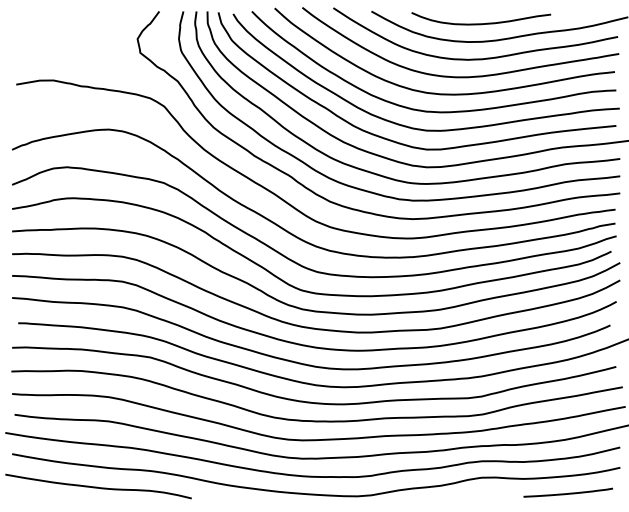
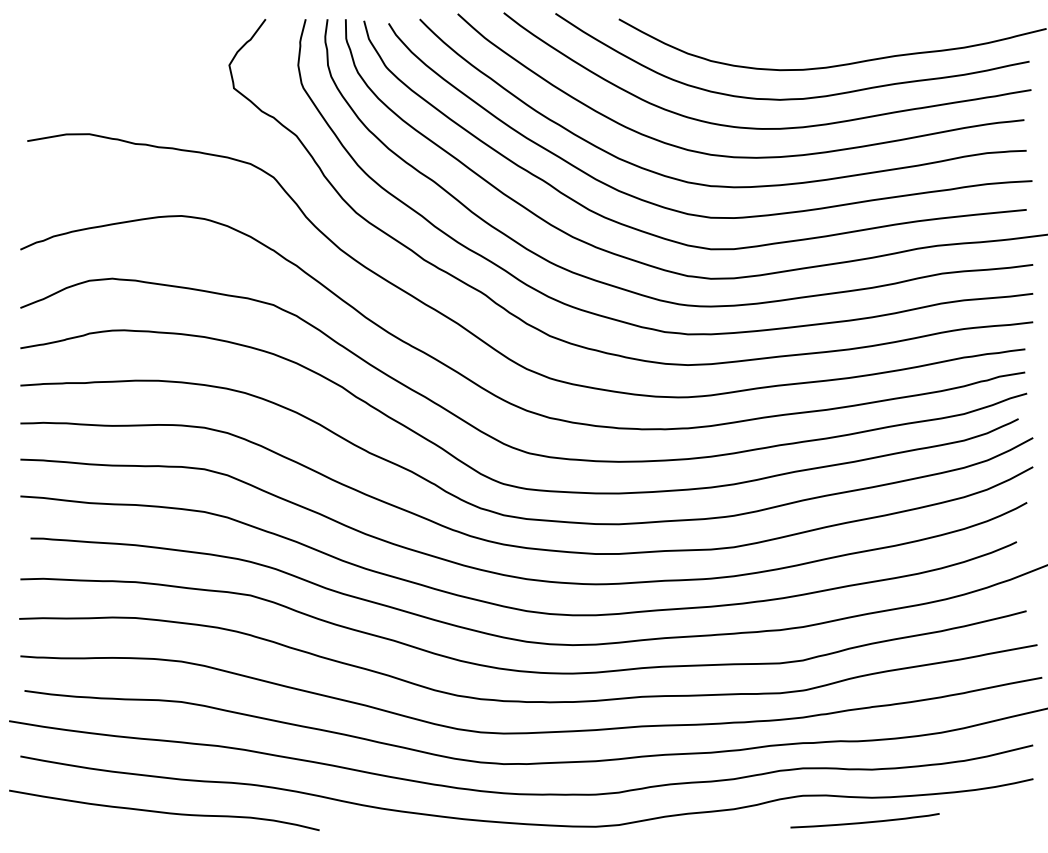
curve: (481, 23) -> (802, 39), removed
curve: (567, 493) -> (863, 822), moved

